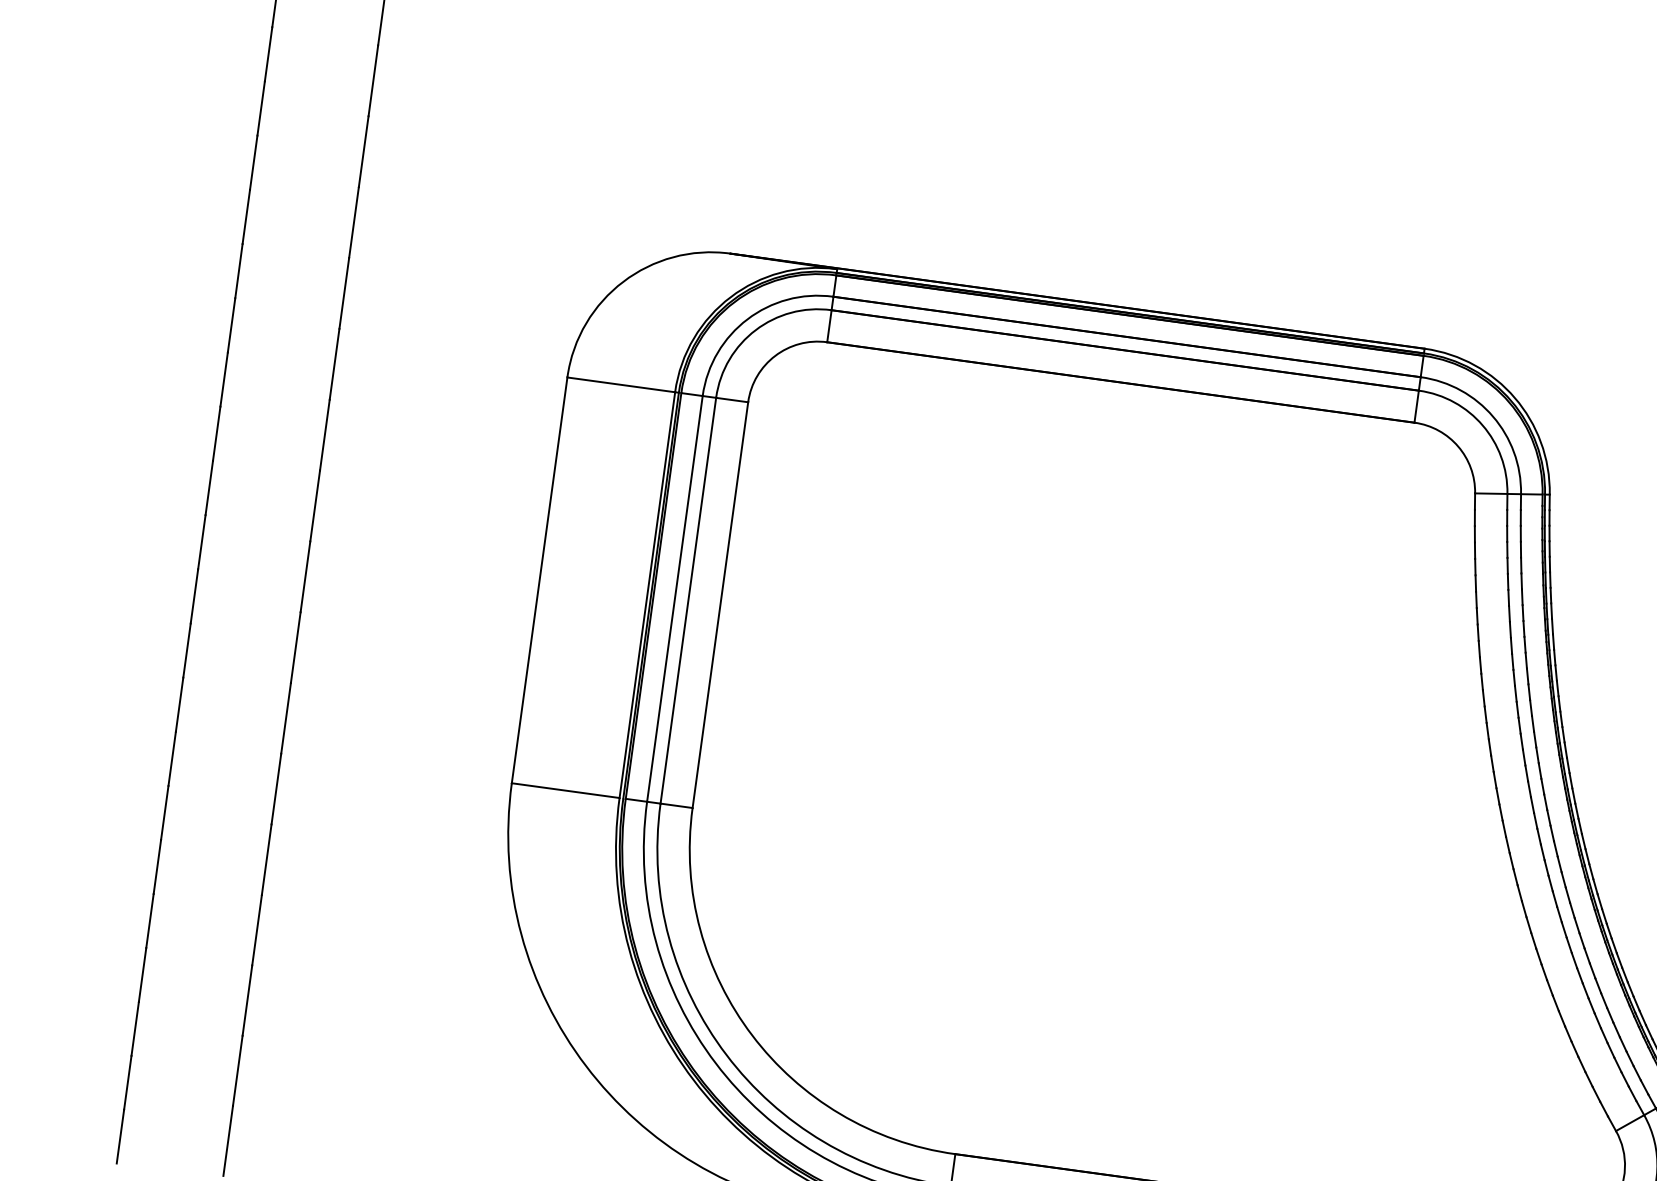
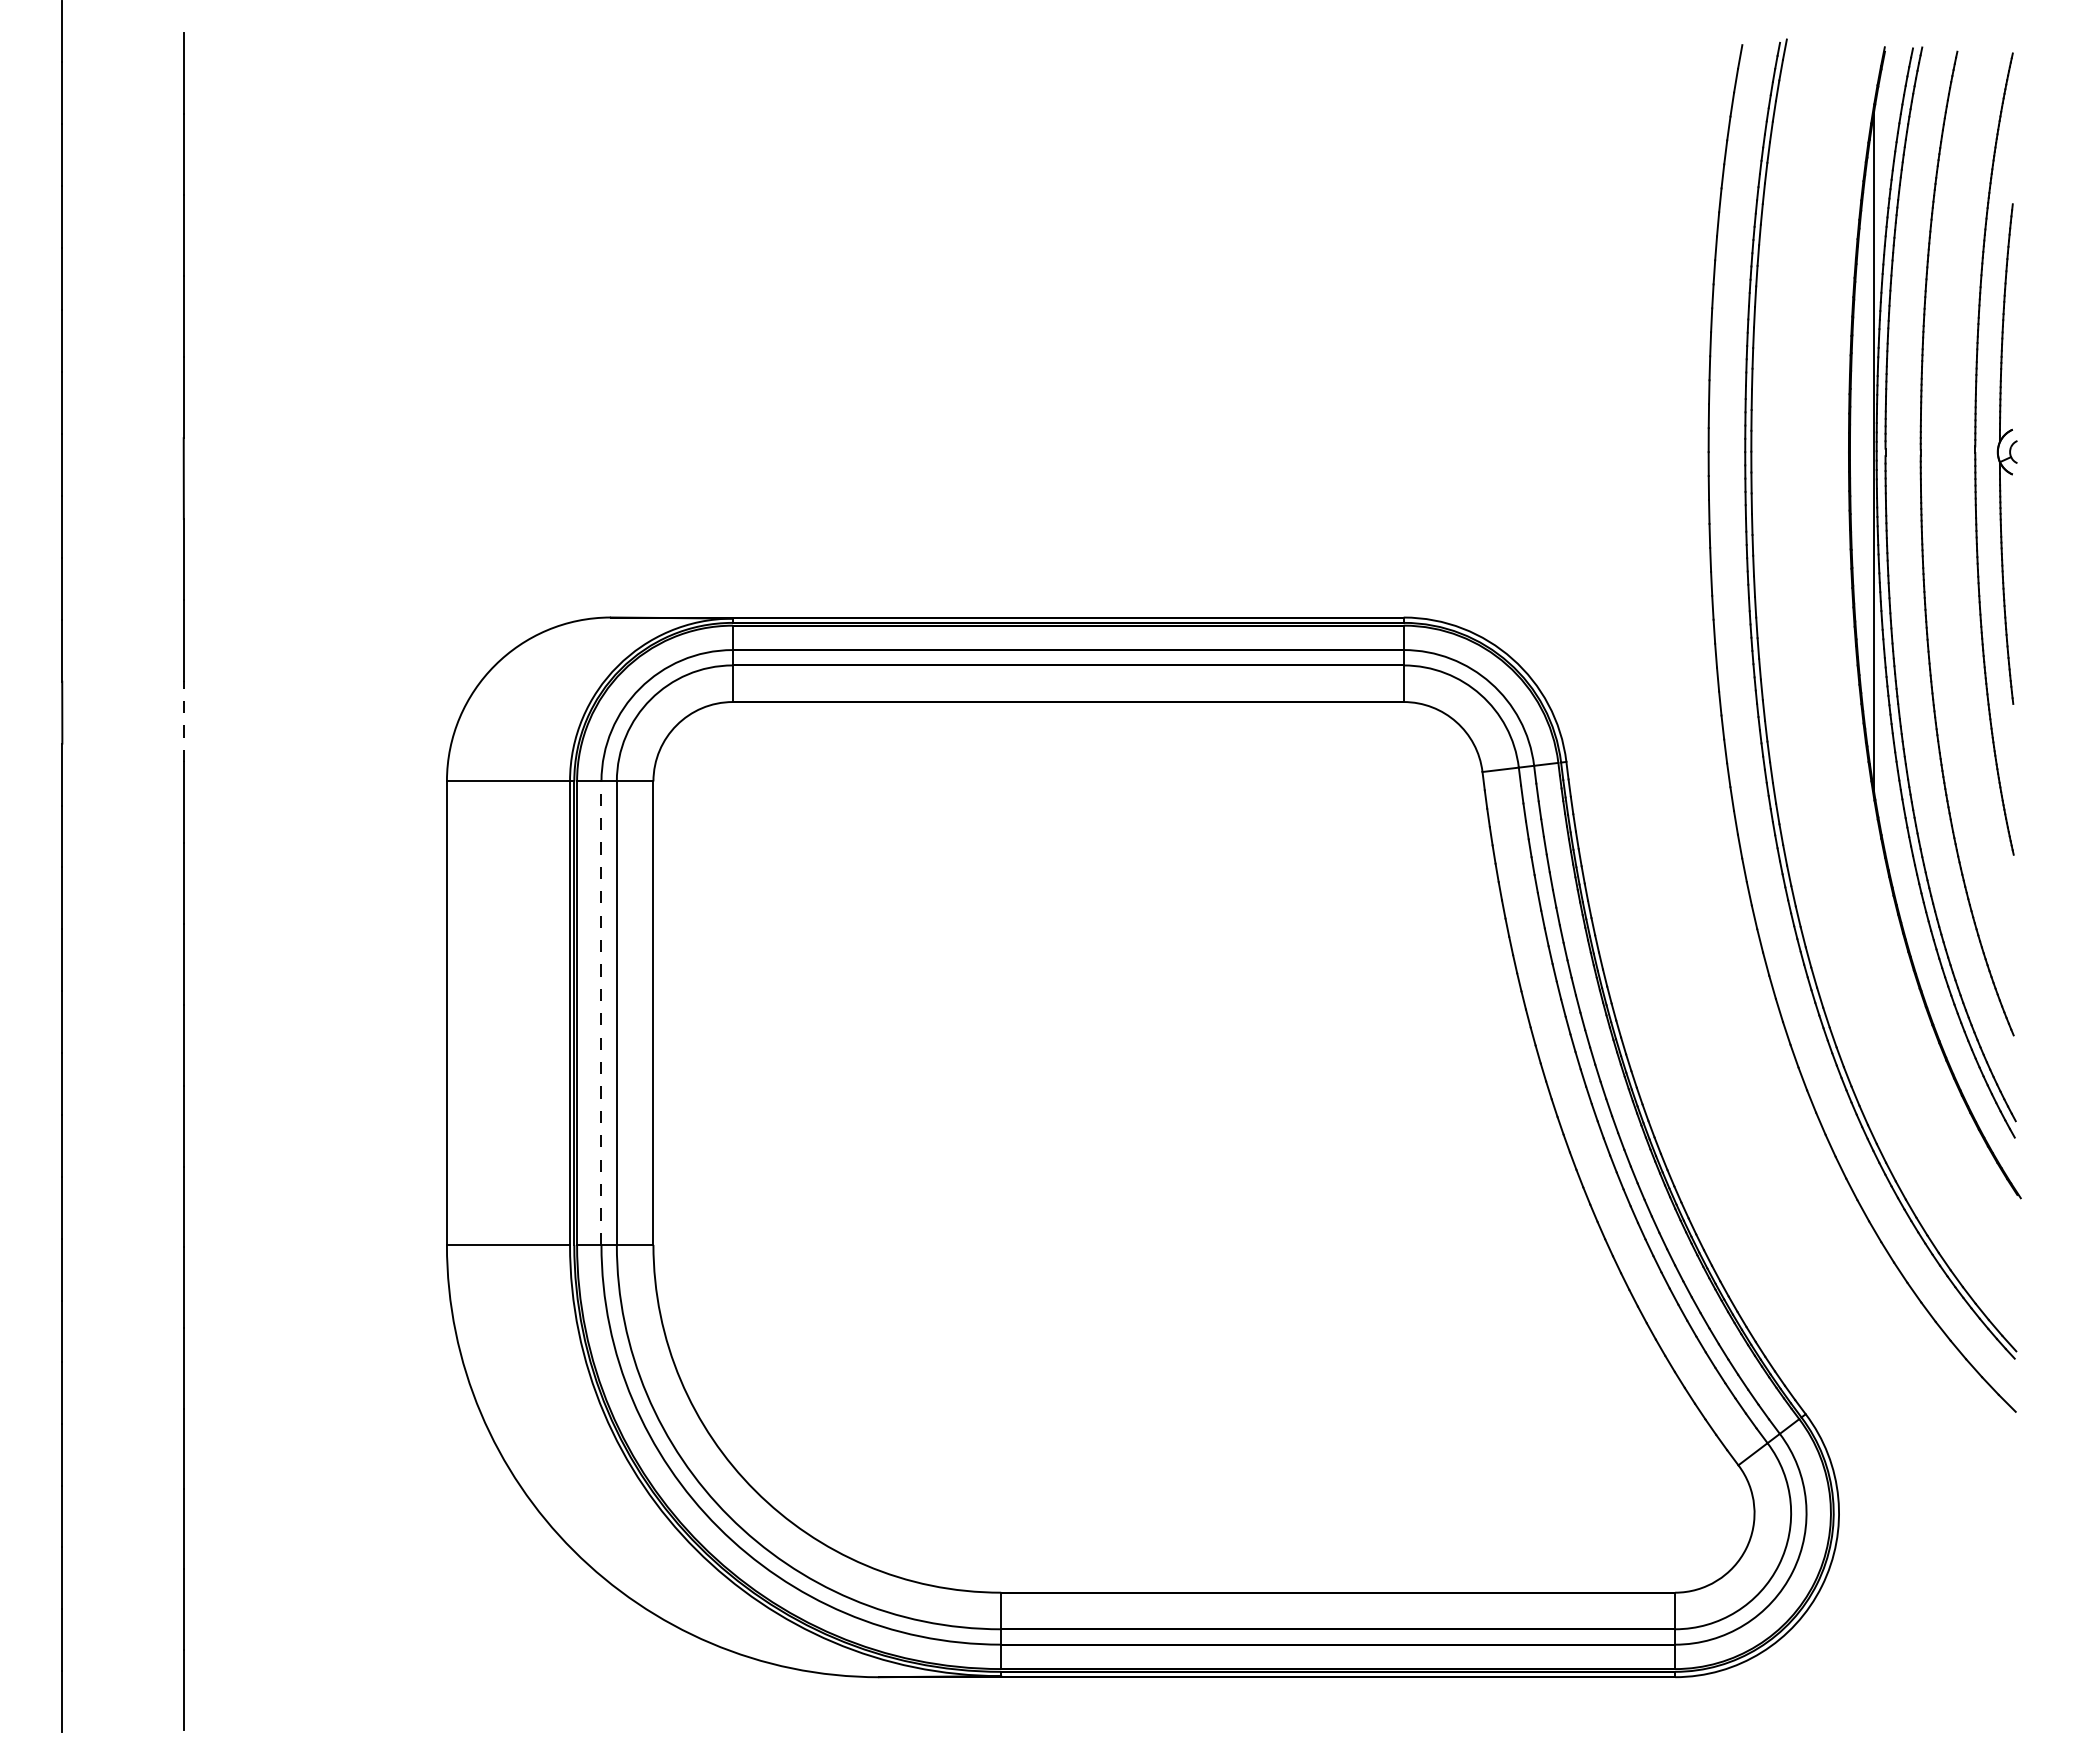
line: (344, 292) -> (183, 720), solid -> dashed
line: (674, 599) -> (601, 1013), solid -> dashed

